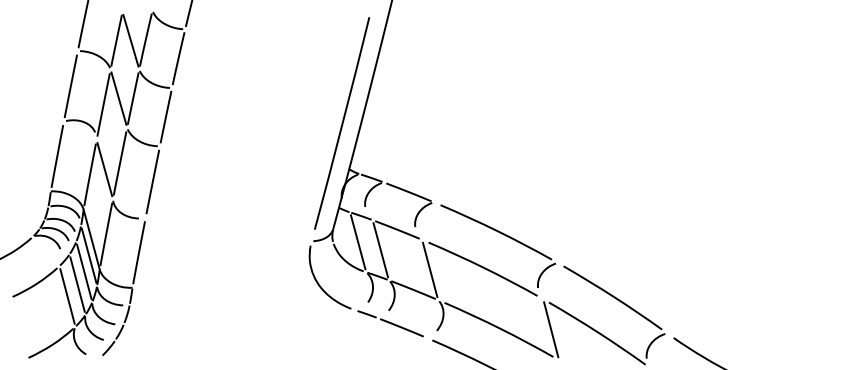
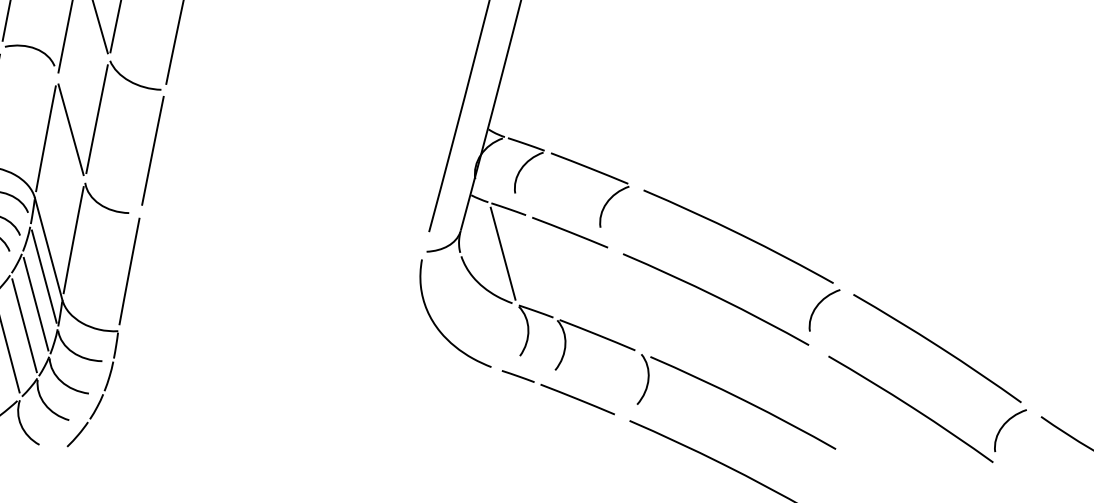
line: (380, 250) -> (541, 267), removed
line: (429, 269) -> (624, 300), removed
line: (551, 329) -> (832, 402), removed

